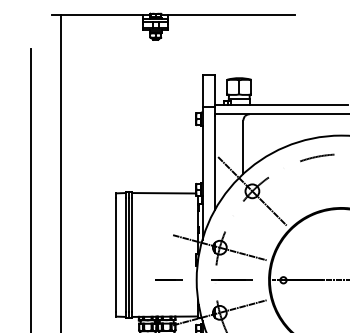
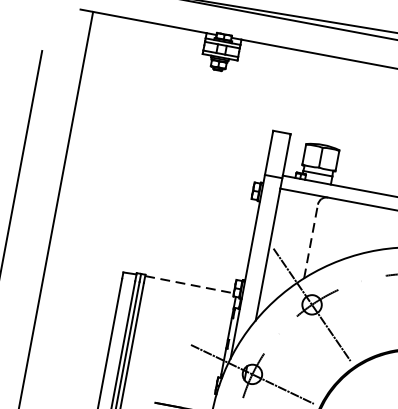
line: (243, 147) -> (311, 241), solid -> dashed
line: (164, 193) -> (189, 285), solid -> dashed

